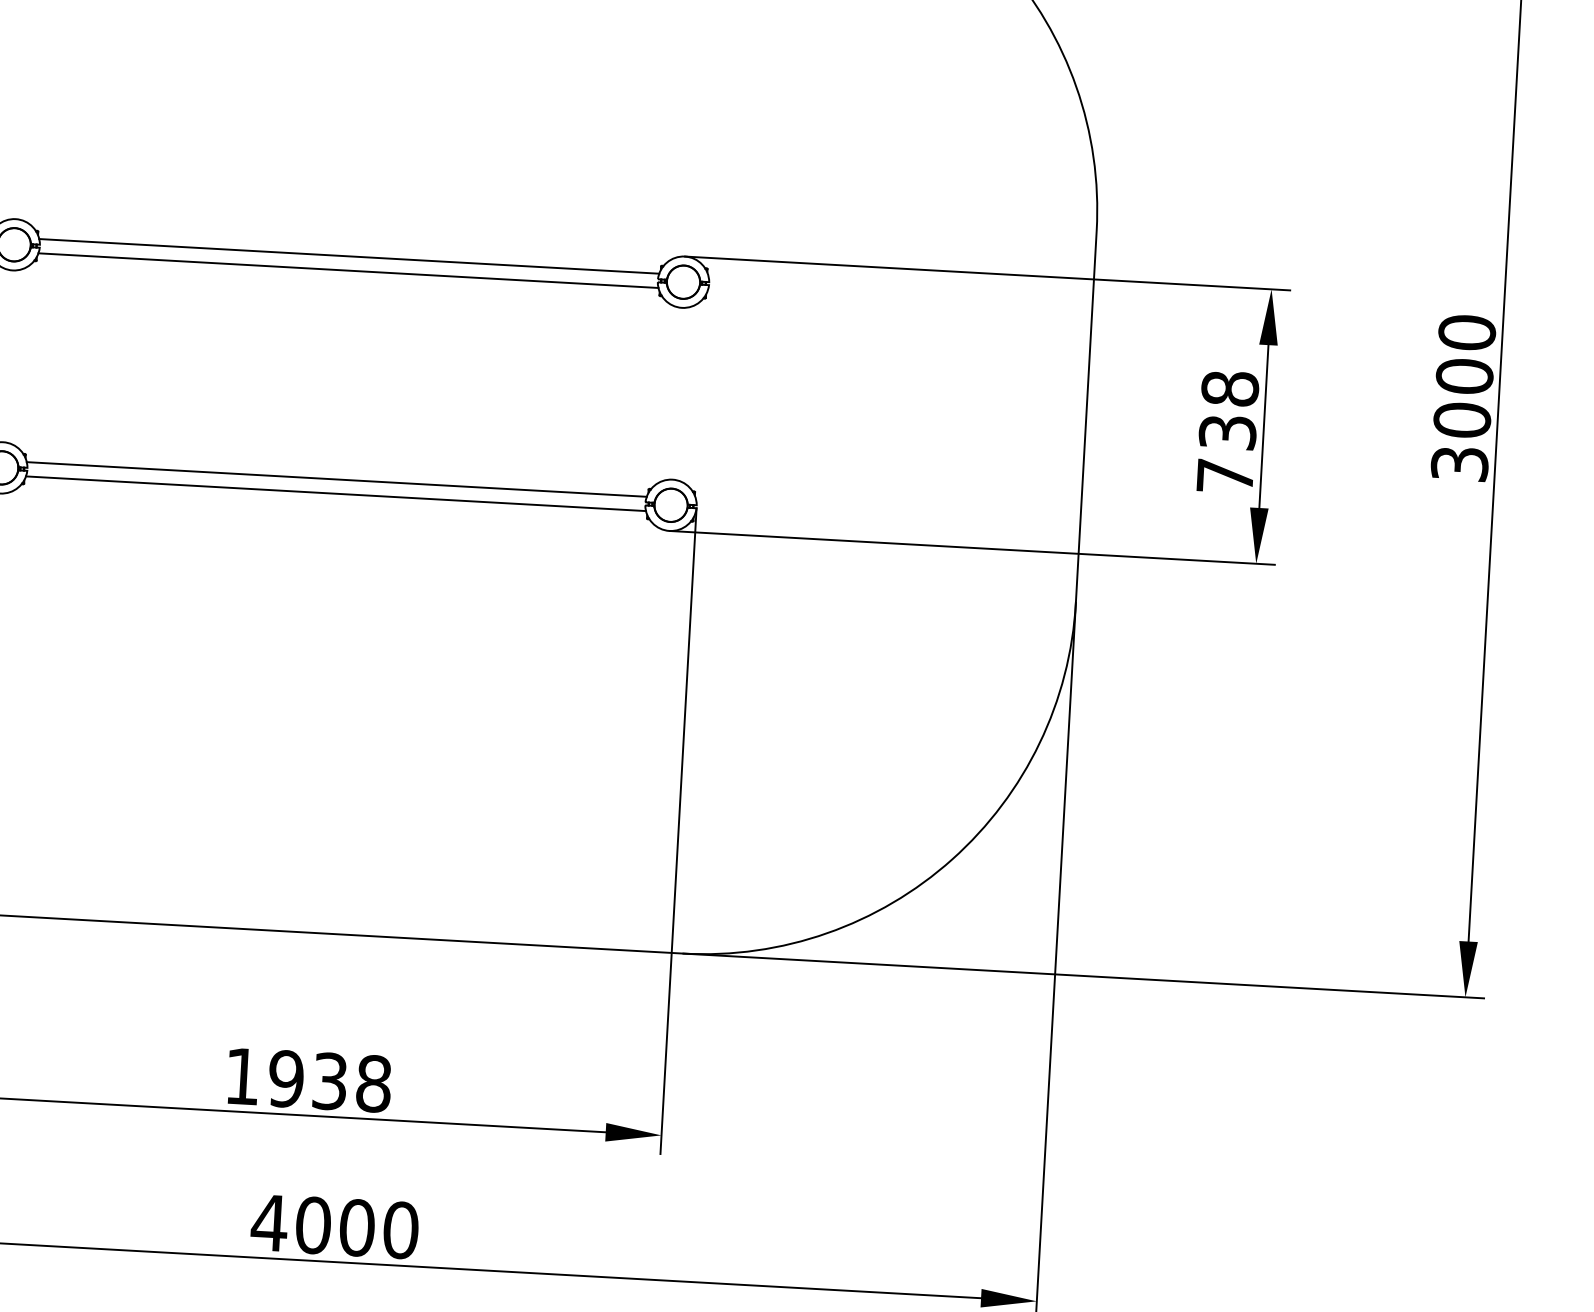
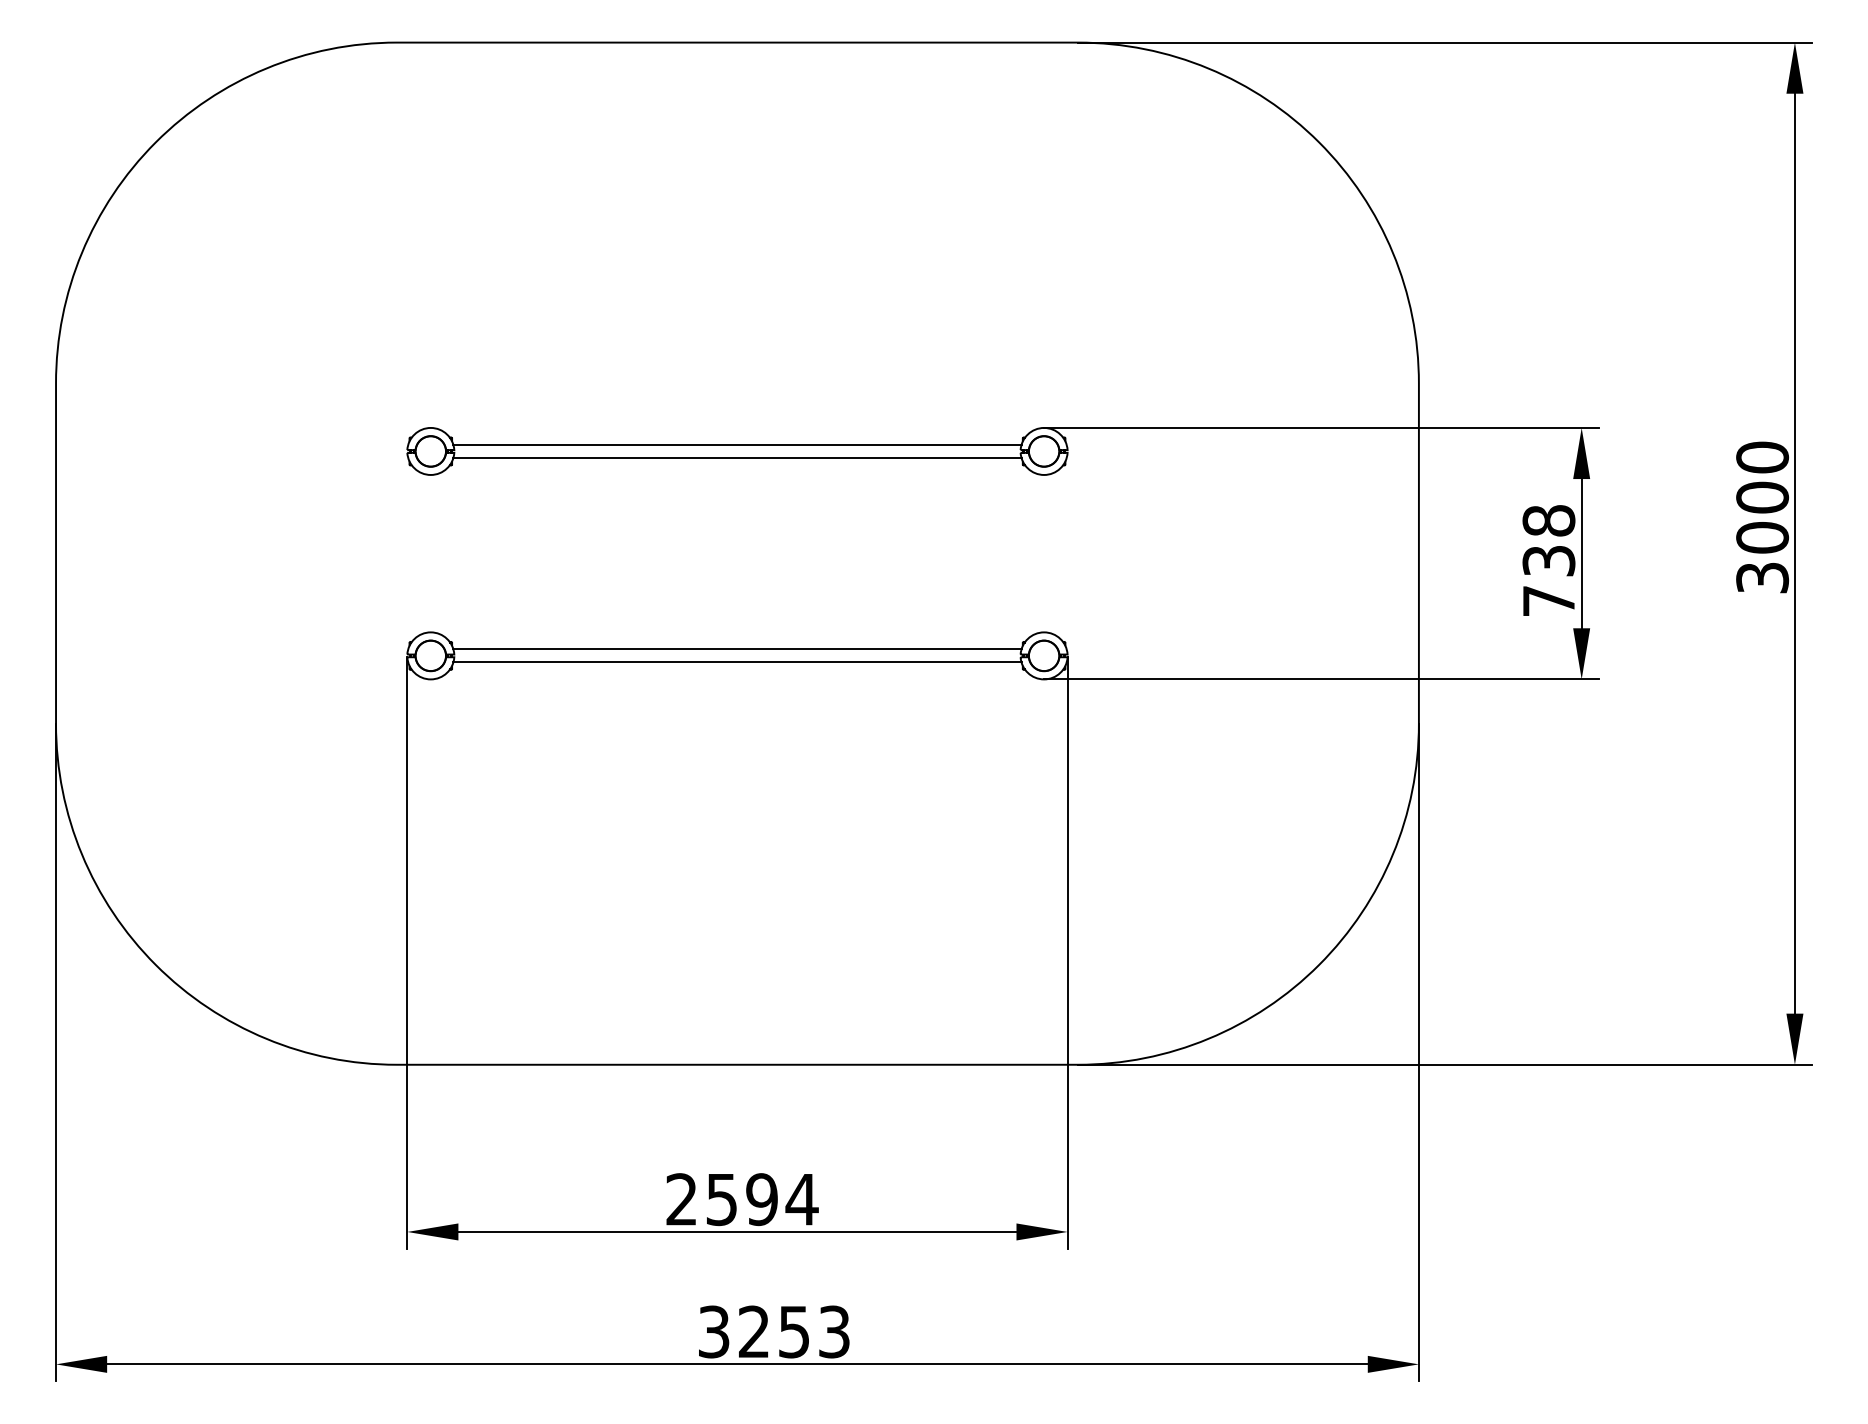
text: (308, 1080) -> (742, 1199), 1938 -> 2594
text: (334, 1226) -> (773, 1331), 4000 -> 3253

